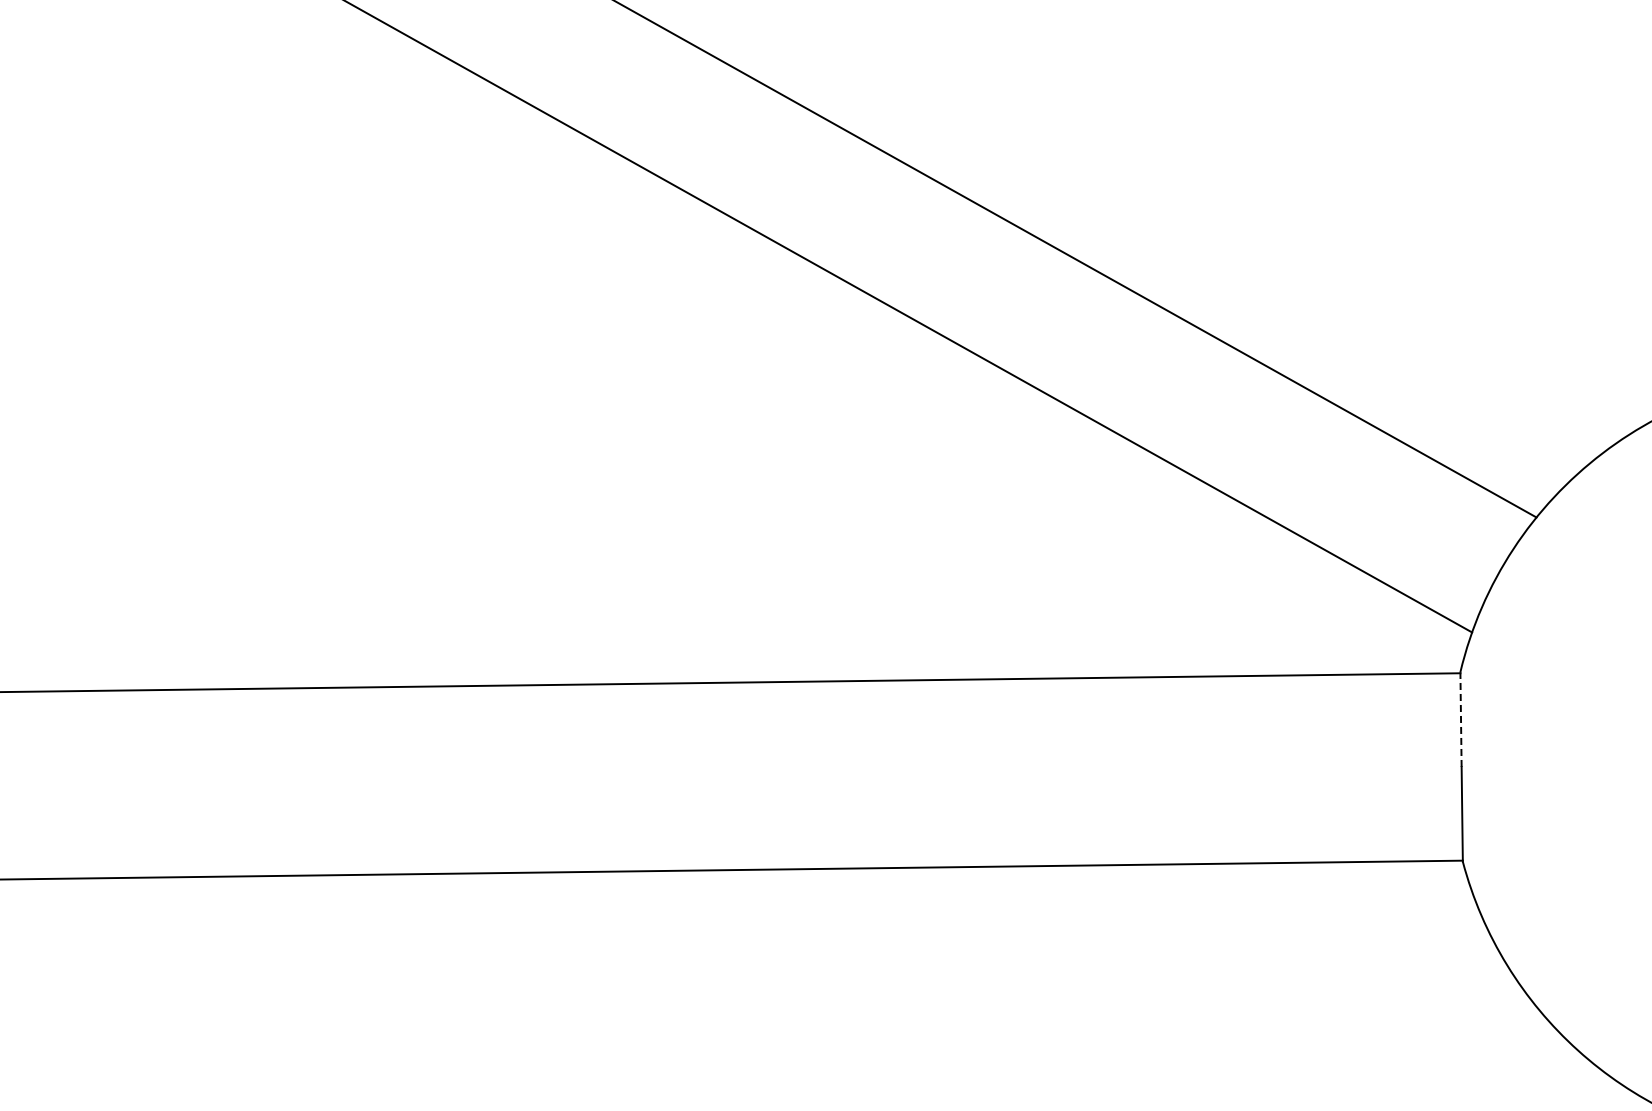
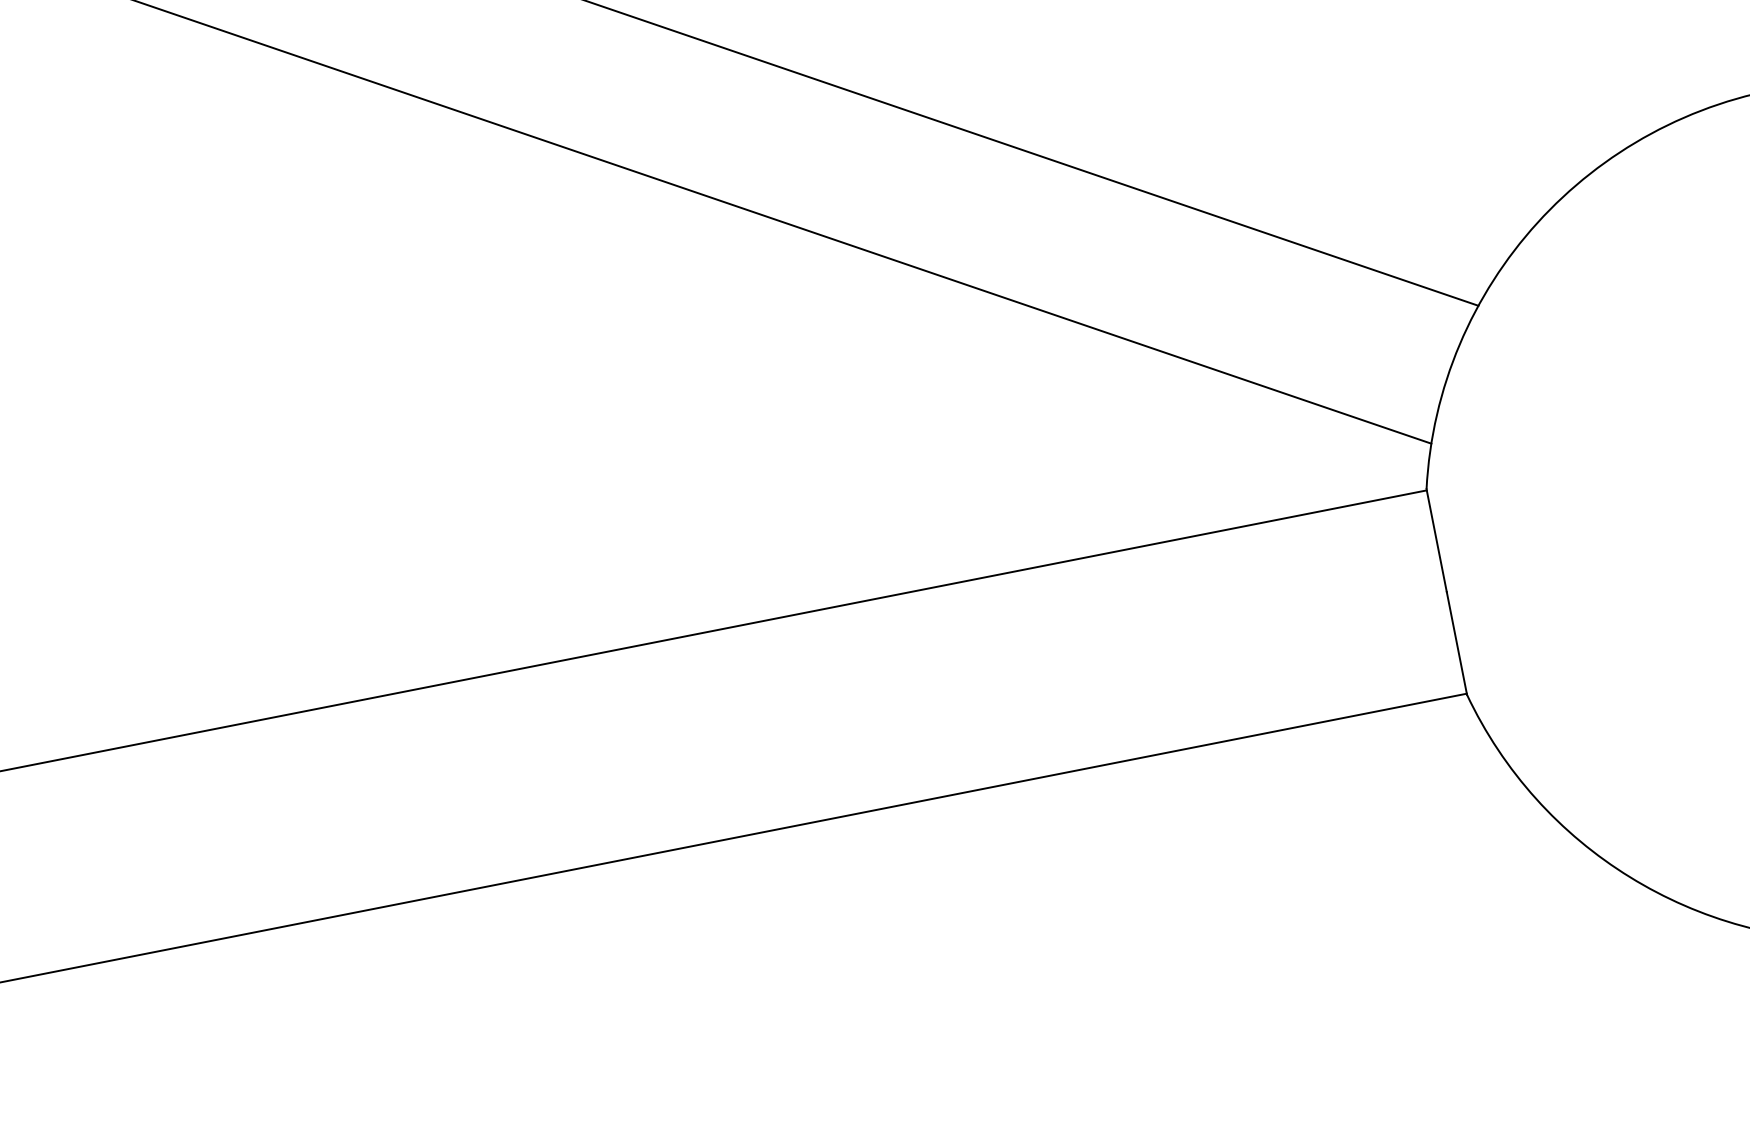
line: (1461, 719) -> (1437, 540), dashed -> solid

